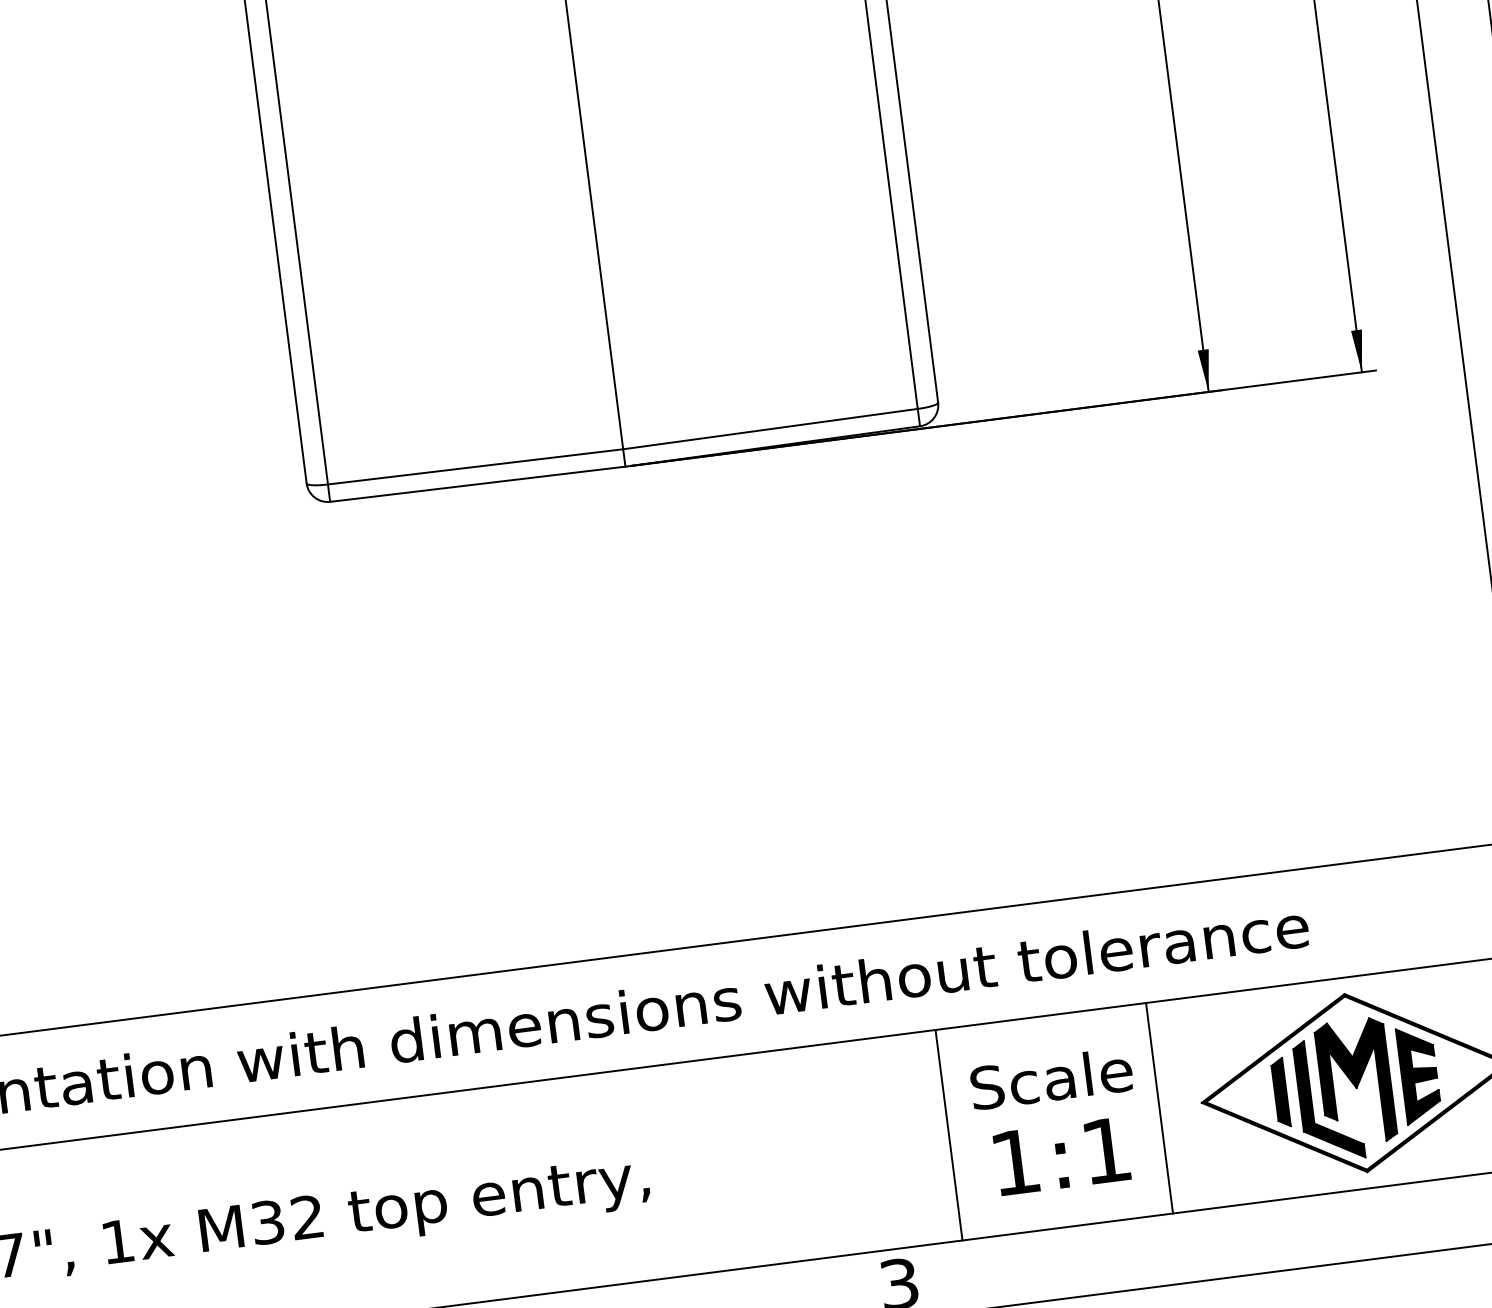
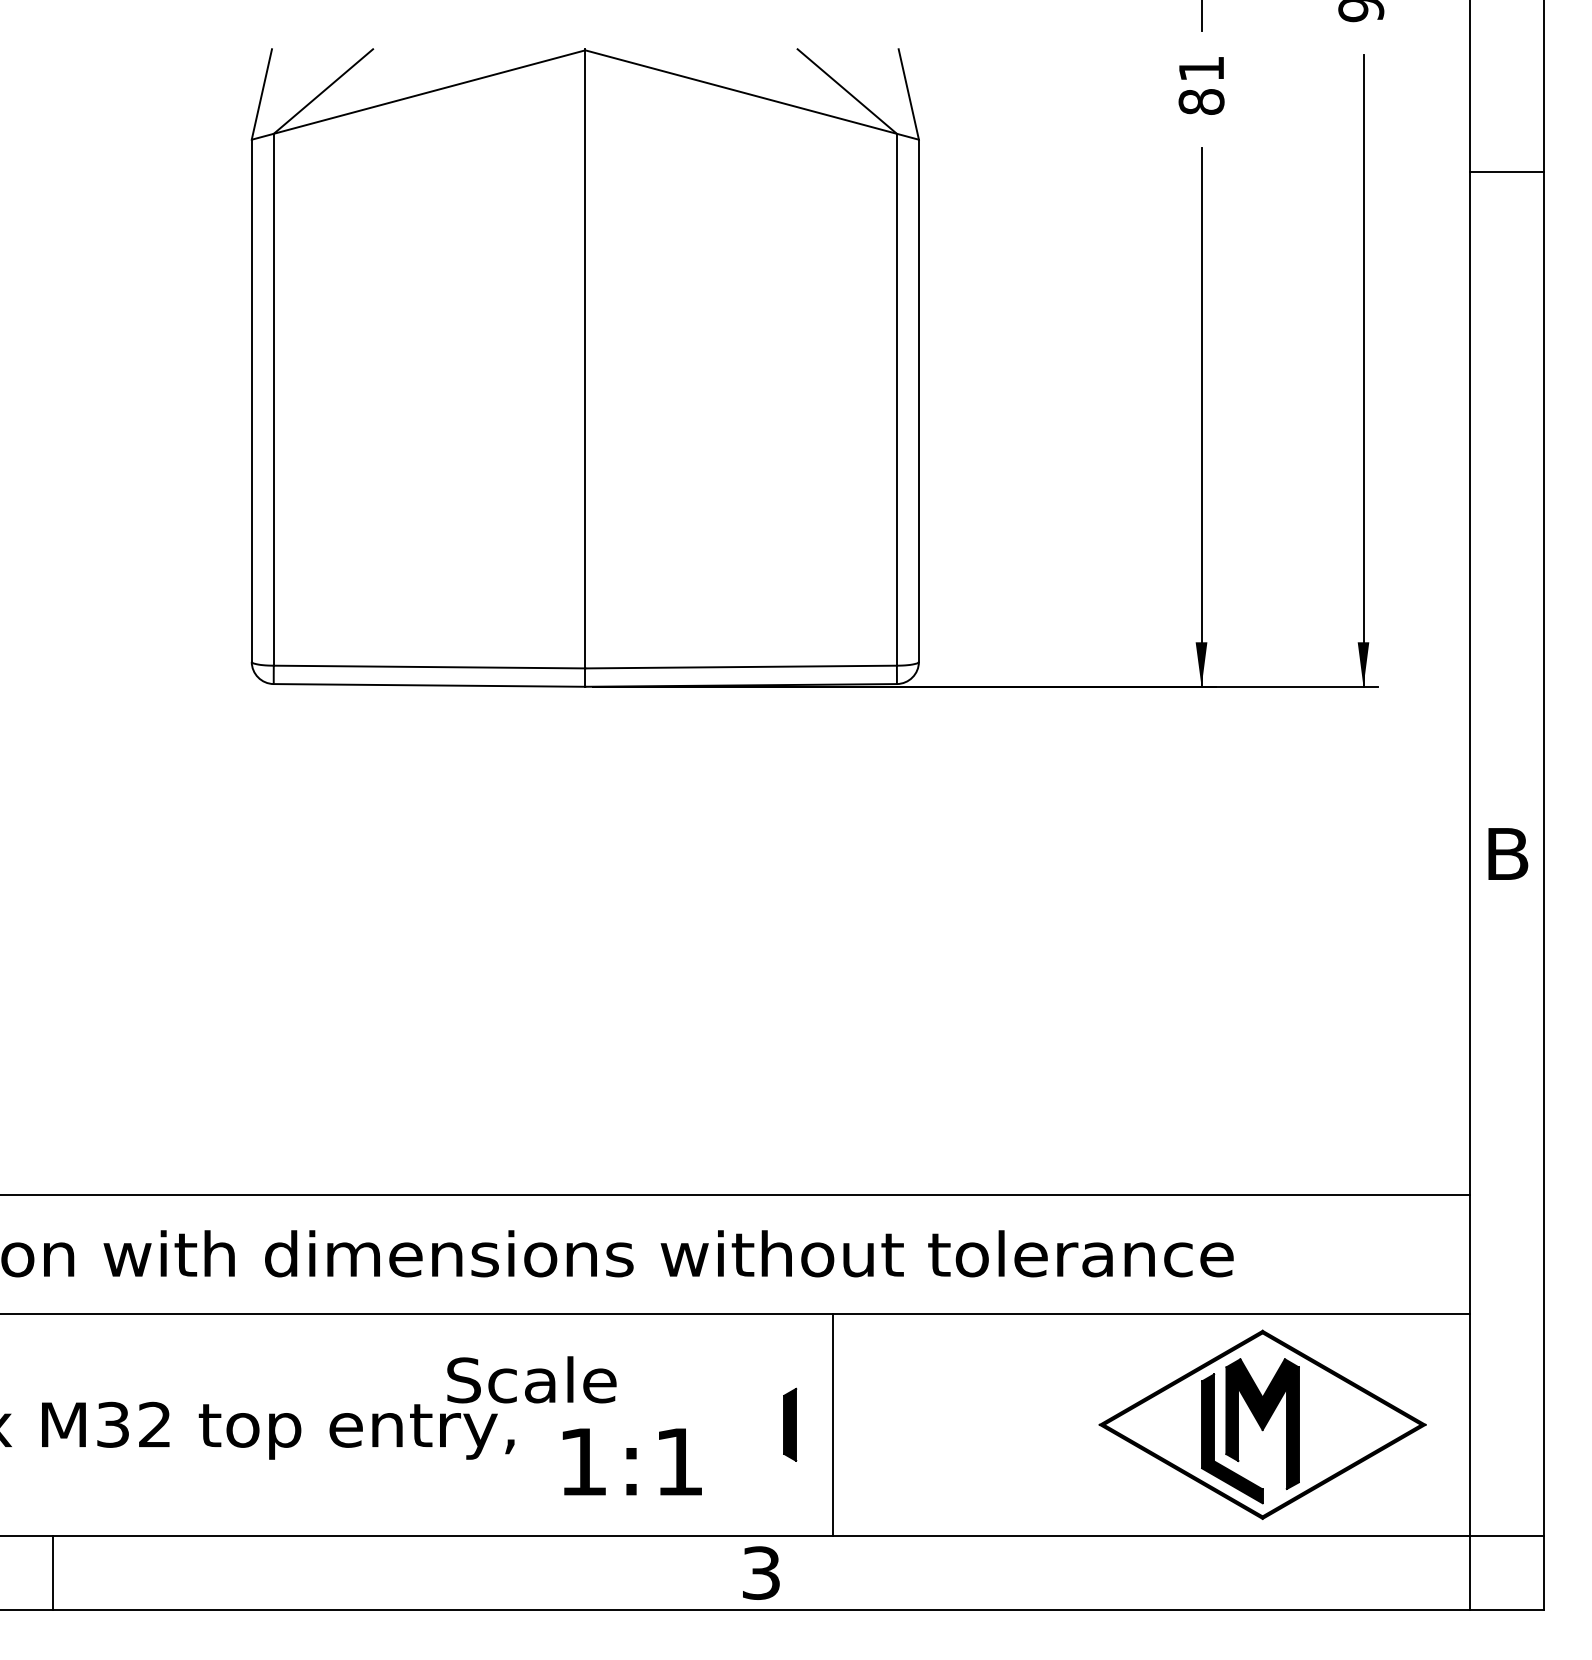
part: (1419, 1074) -> (1329, 1424), removed
text: (1051, 1078) -> (531, 1379), moved
part: (1280, 1092) -> (790, 1424), moved
line: (1159, 1107) -> (1055, 1424), removed
text: (1061, 1156) -> (631, 1461), moved

